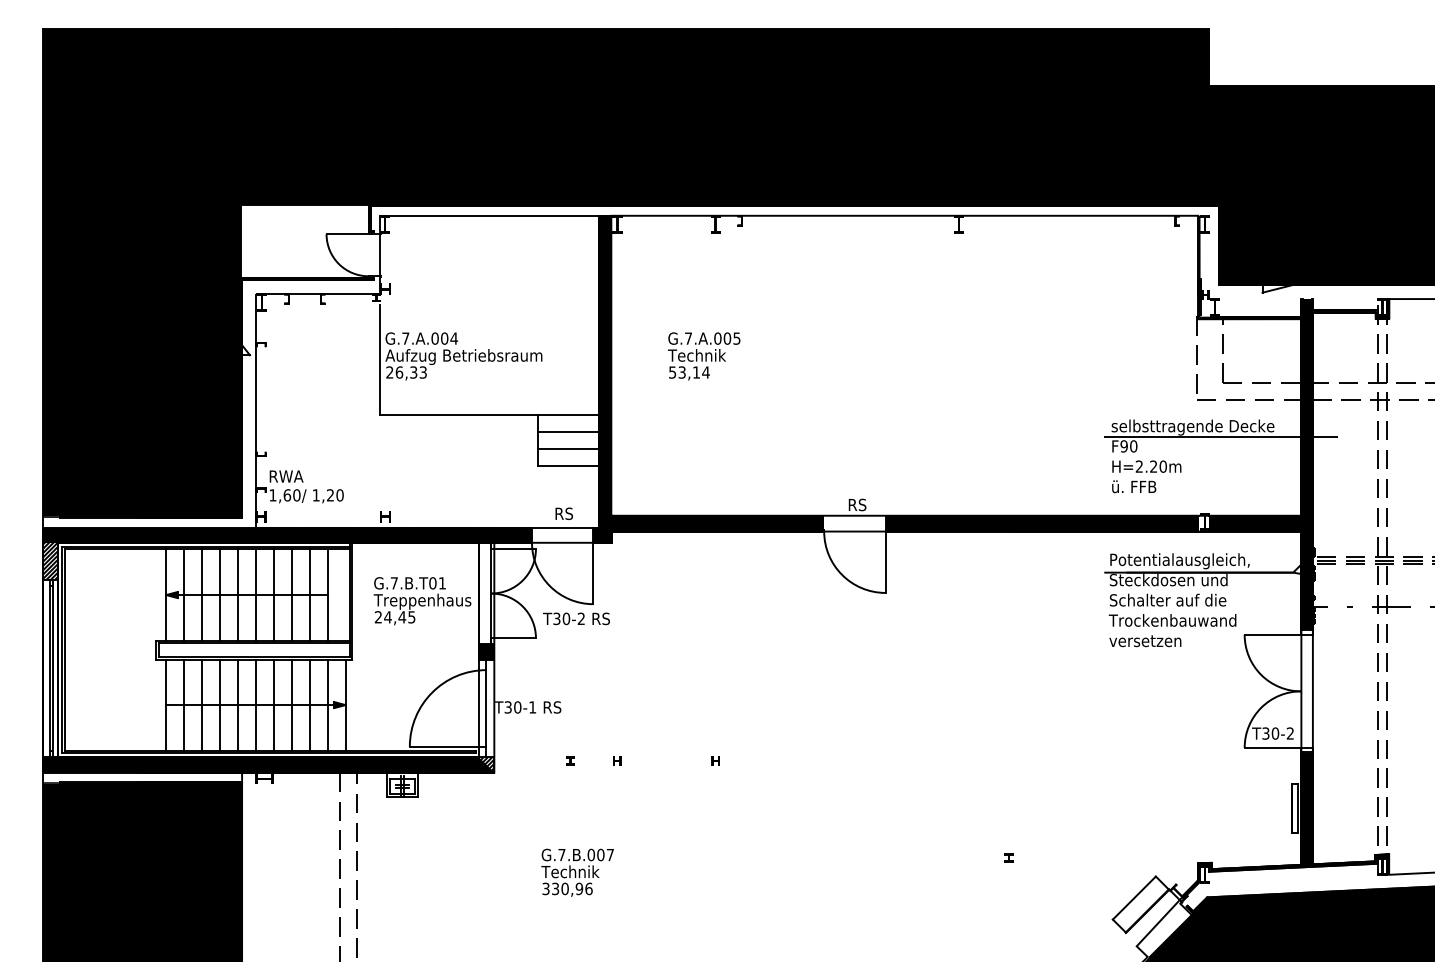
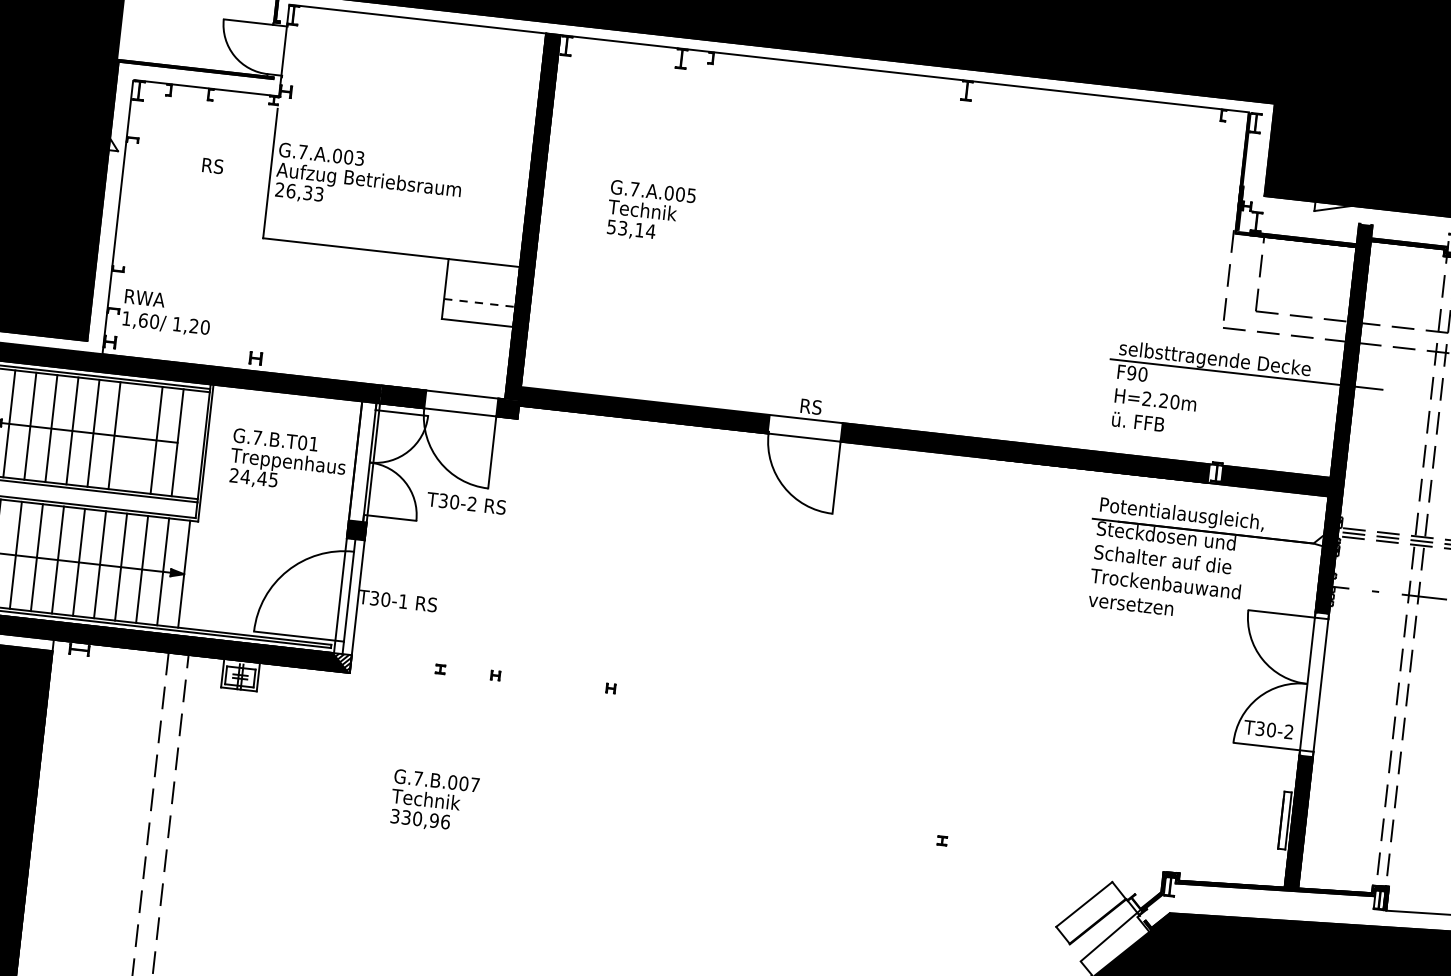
text: (454, 338) -> (360, 158), G.7.A.004 -> G.7.A.003
line: (568, 431) -> (481, 282), removed
line: (569, 448) -> (480, 302), solid -> dashed
text: (564, 513) -> (213, 165), moved
line: (291, 594) -> (135, 437), removed

